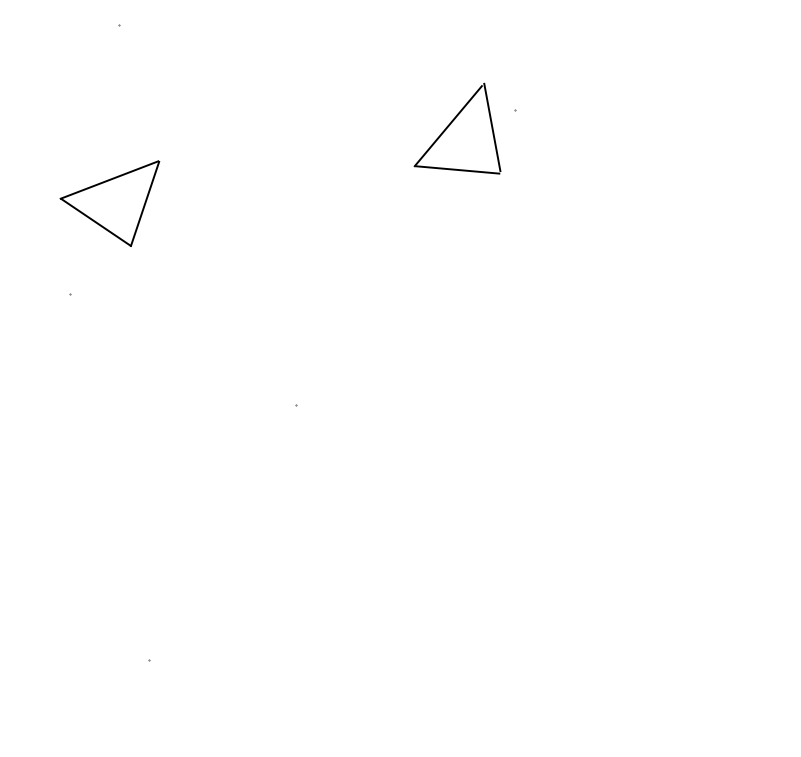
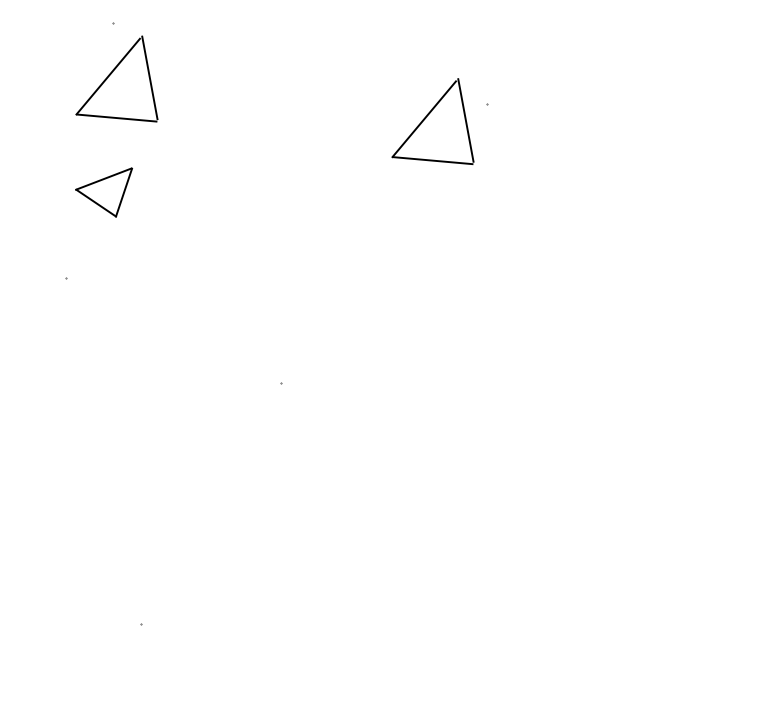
part: (123, 83) -> (116, 78), added
part: (109, 203) -> (103, 192), size x0.6

